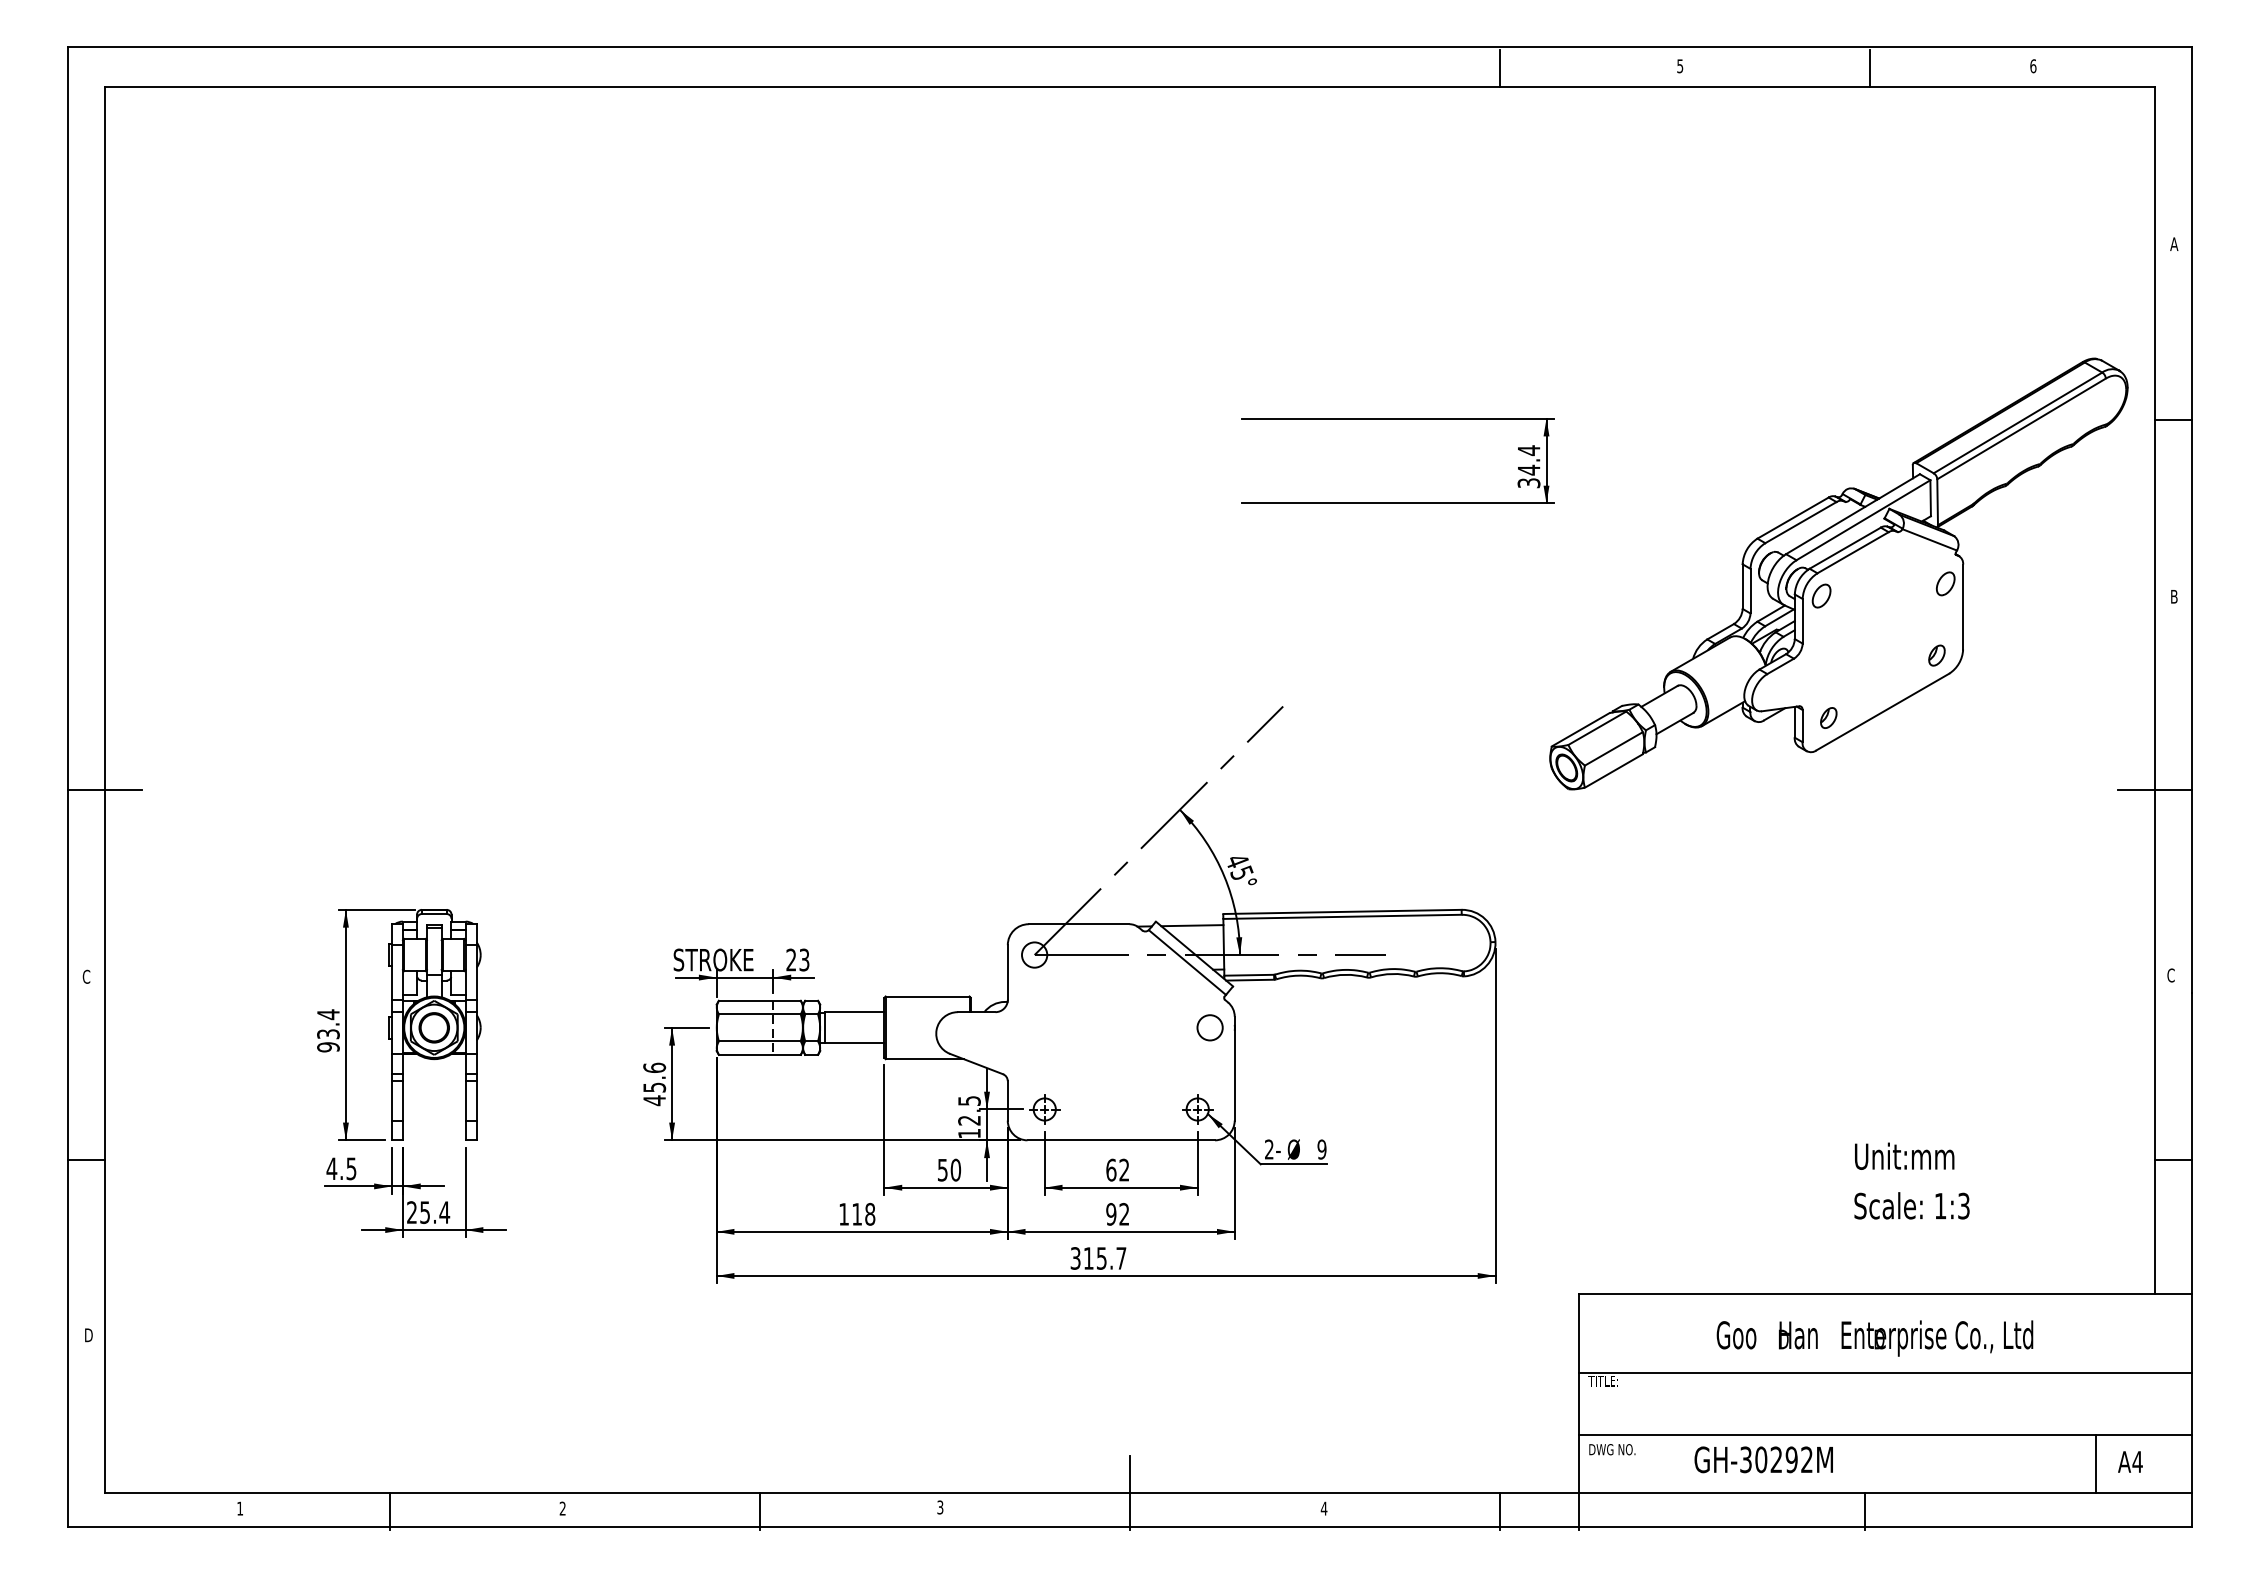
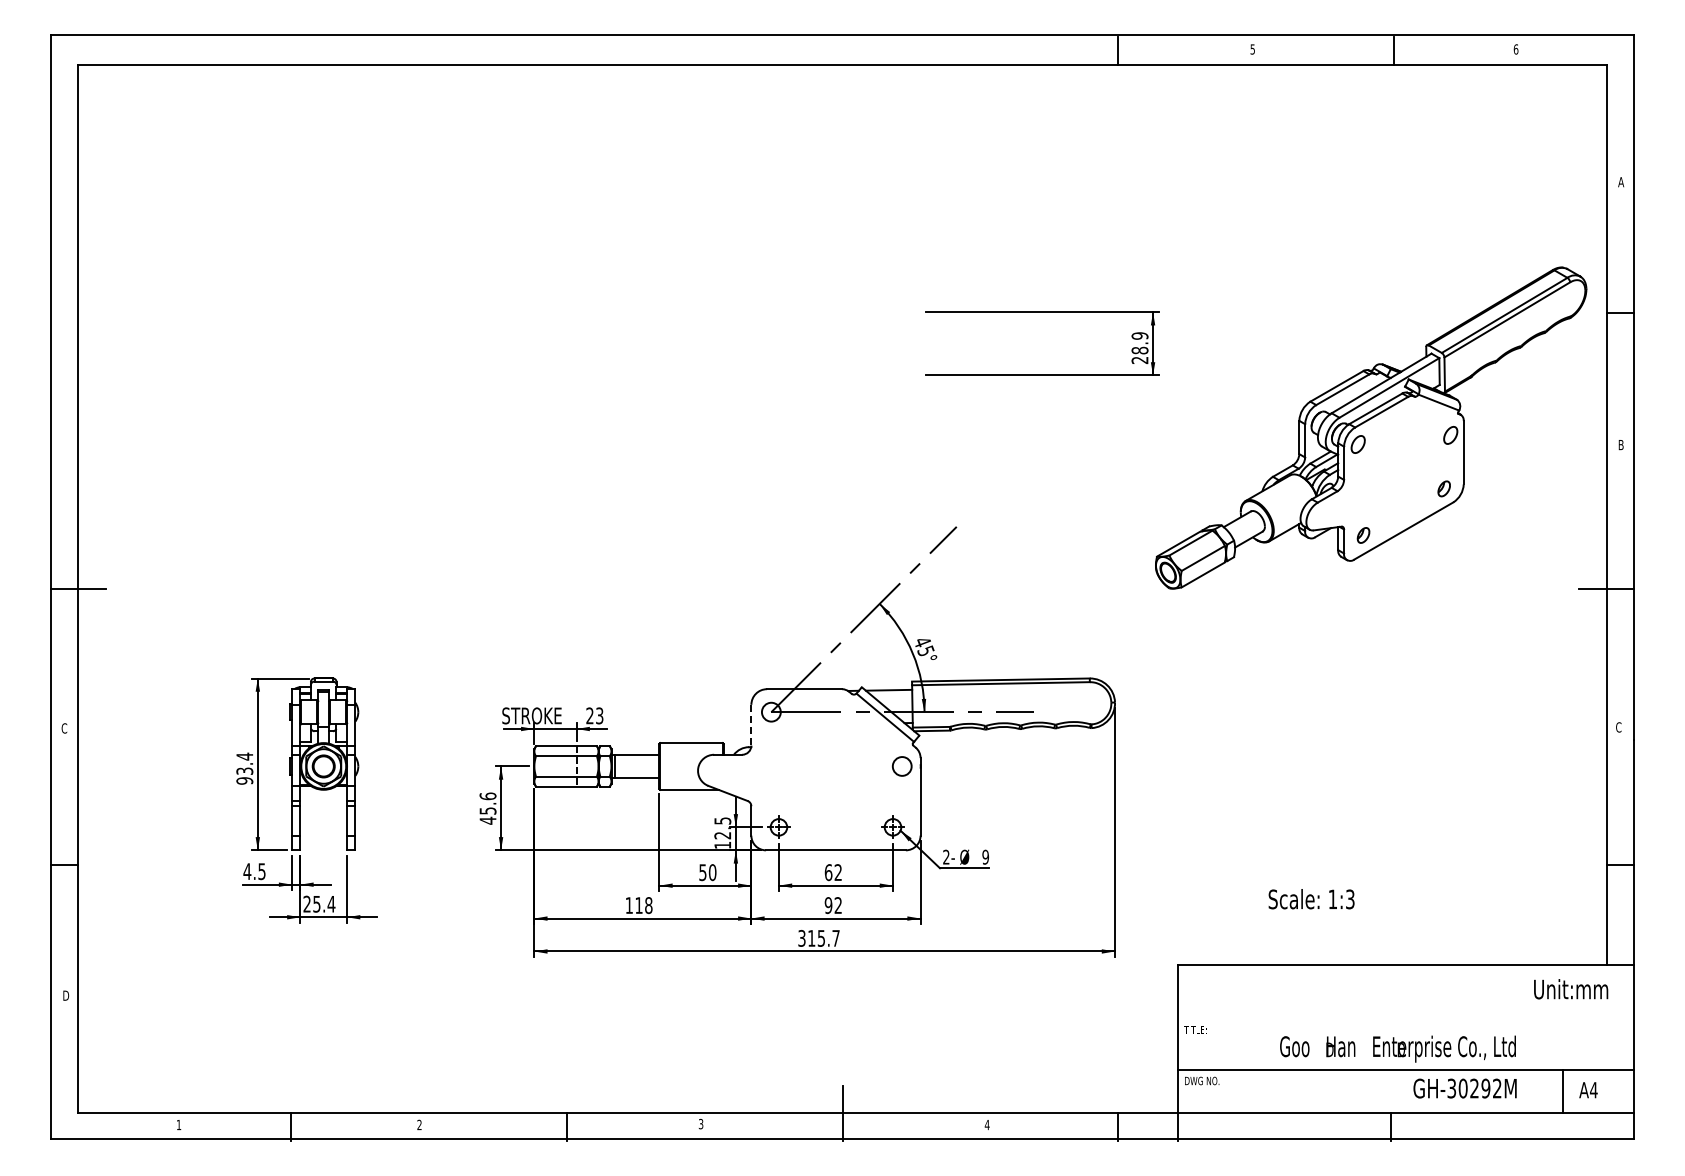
text: (1528, 465) -> (1139, 347), 34.4 -> 28.9
line: (1007, 972) -> (751, 725), solid -> dashed
text: (1905, 1156) -> (1571, 989), moved
text: (1911, 1206) -> (1311, 899), moved
text: (1874, 1337) -> (1397, 1048), moved
line: (1885, 1372) -> (1405, 1023), removed
text: (1762, 1459) -> (1464, 1088), moved

